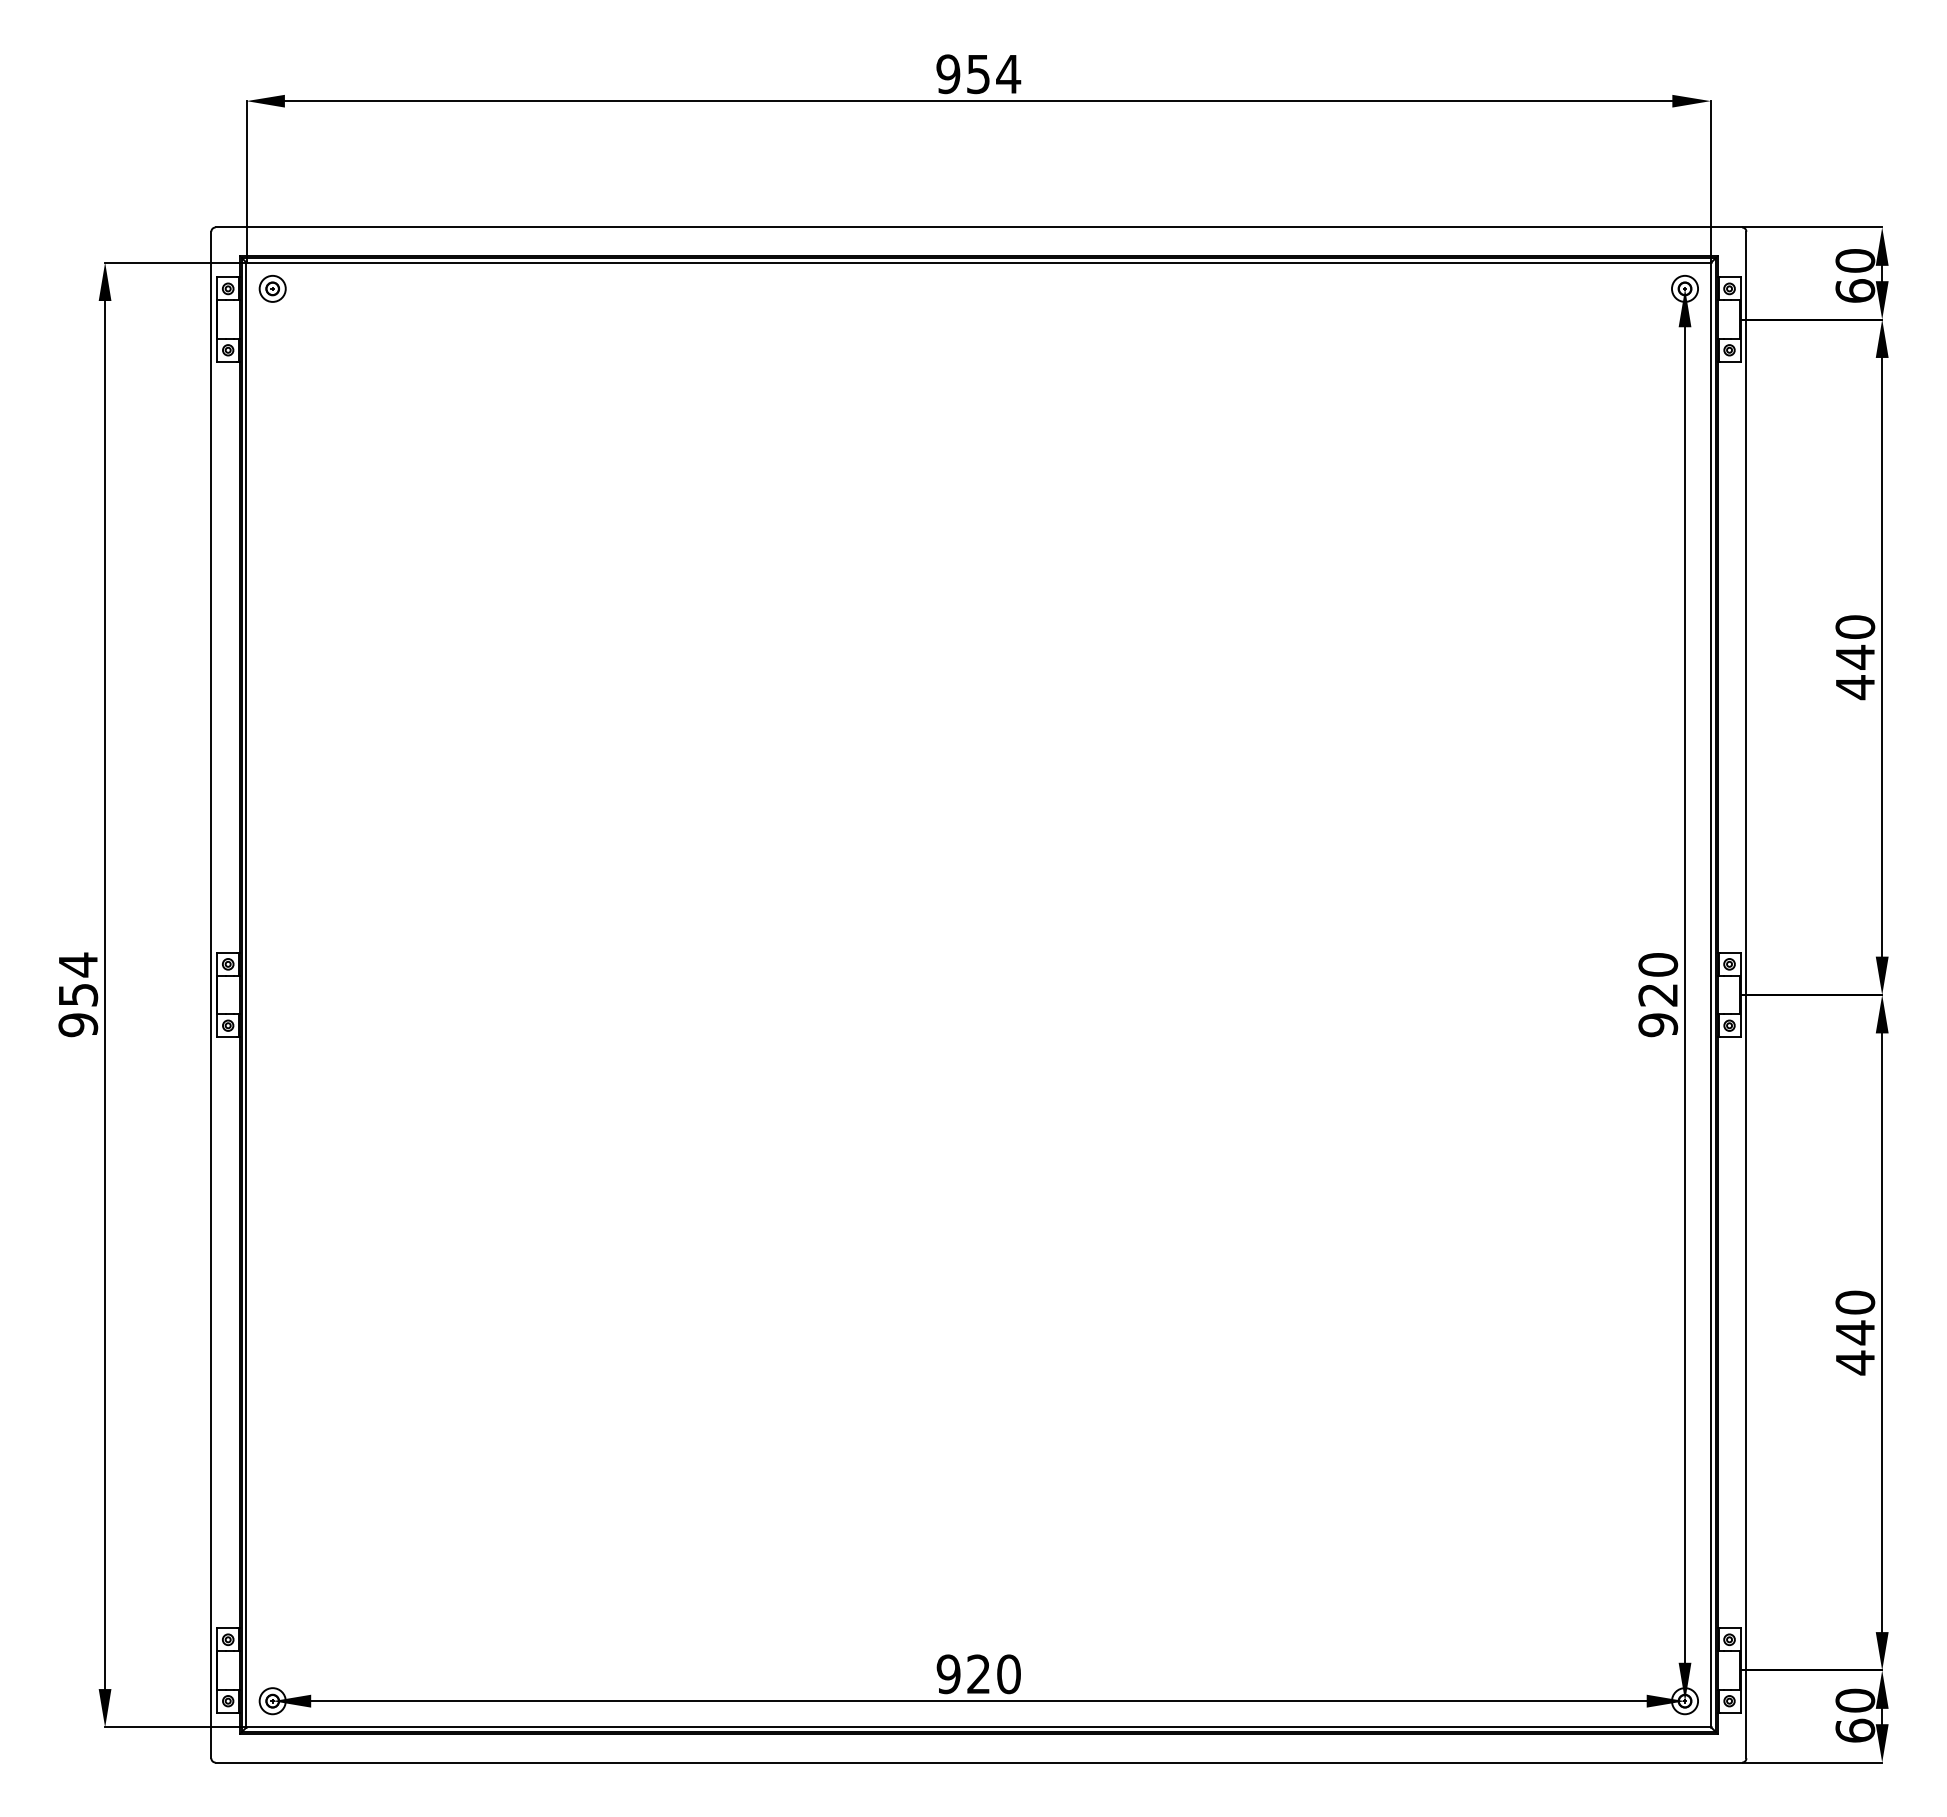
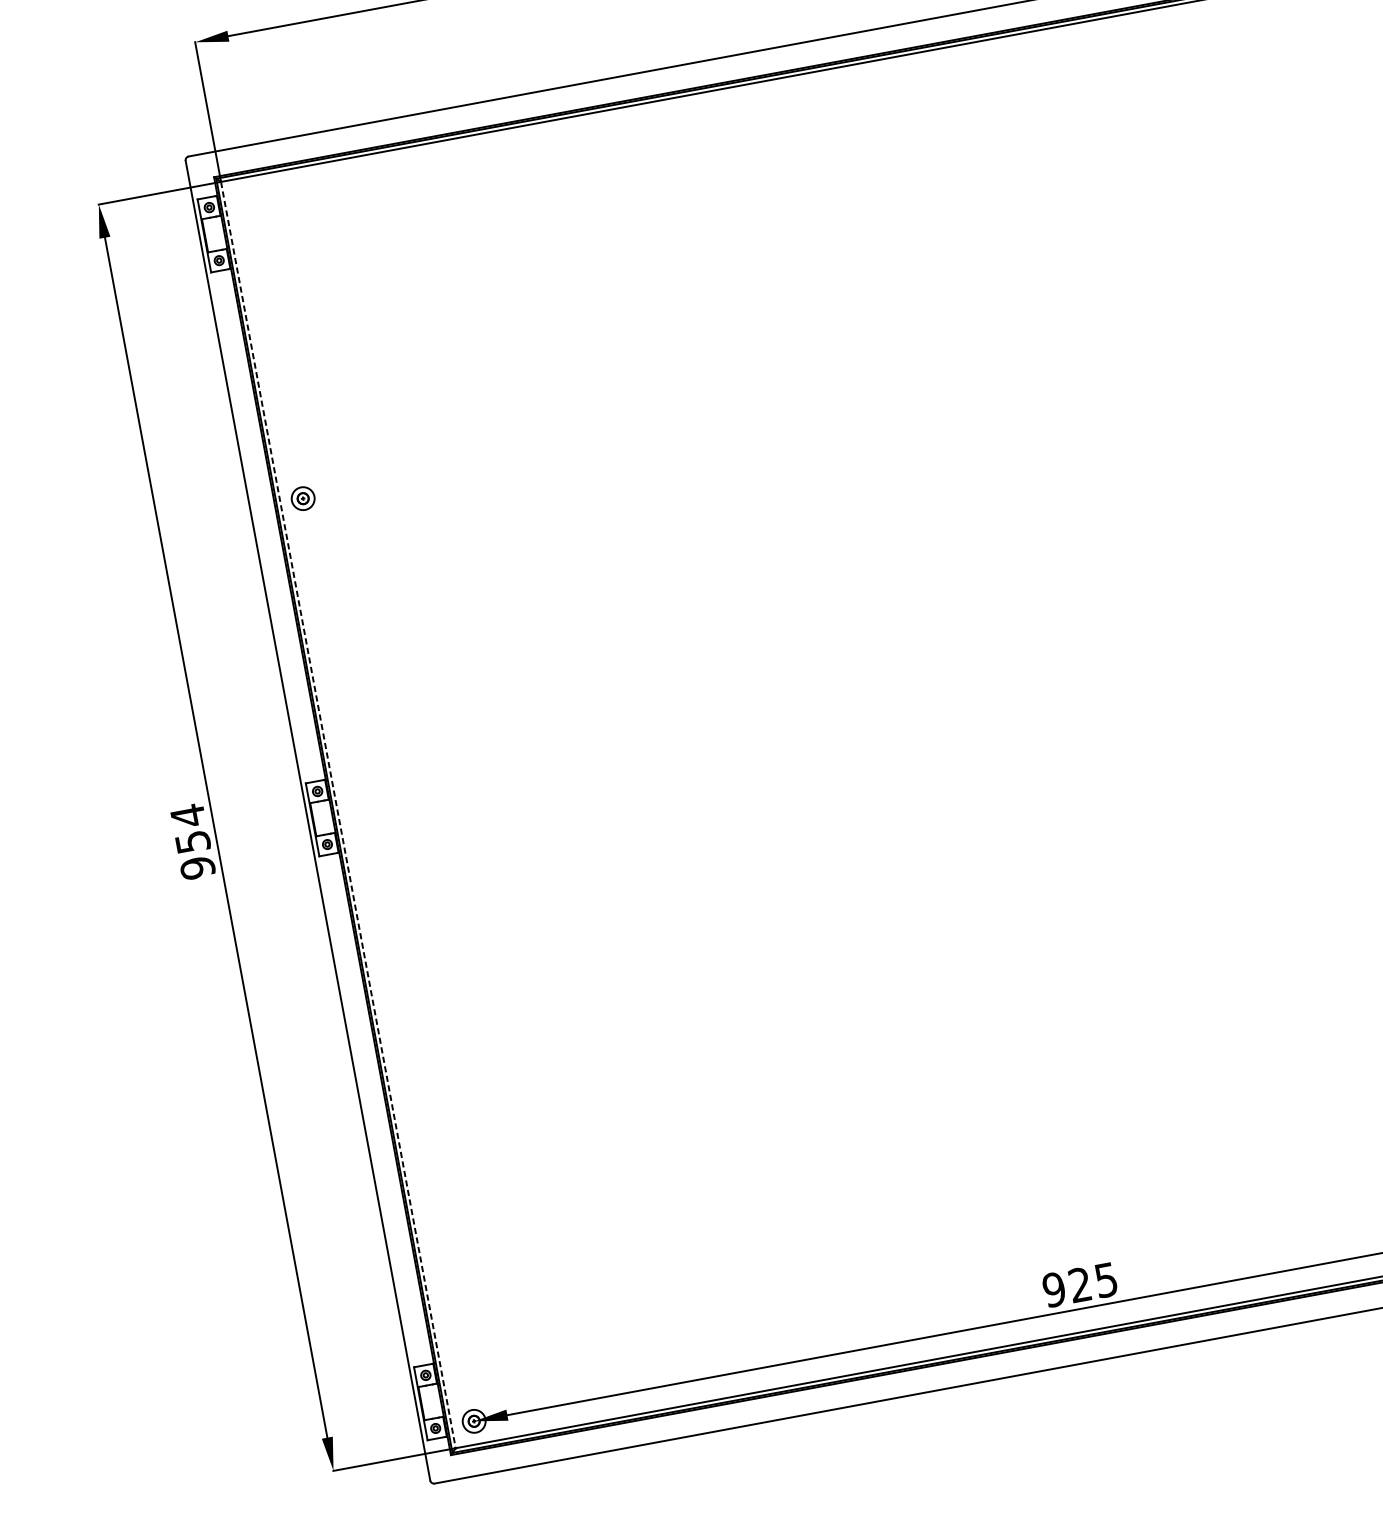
part: (272, 288) -> (302, 498), moved
line: (246, 995) -> (338, 815), solid -> dashed
text: (1008, 1674) -> (1105, 1280), 920 -> 925

